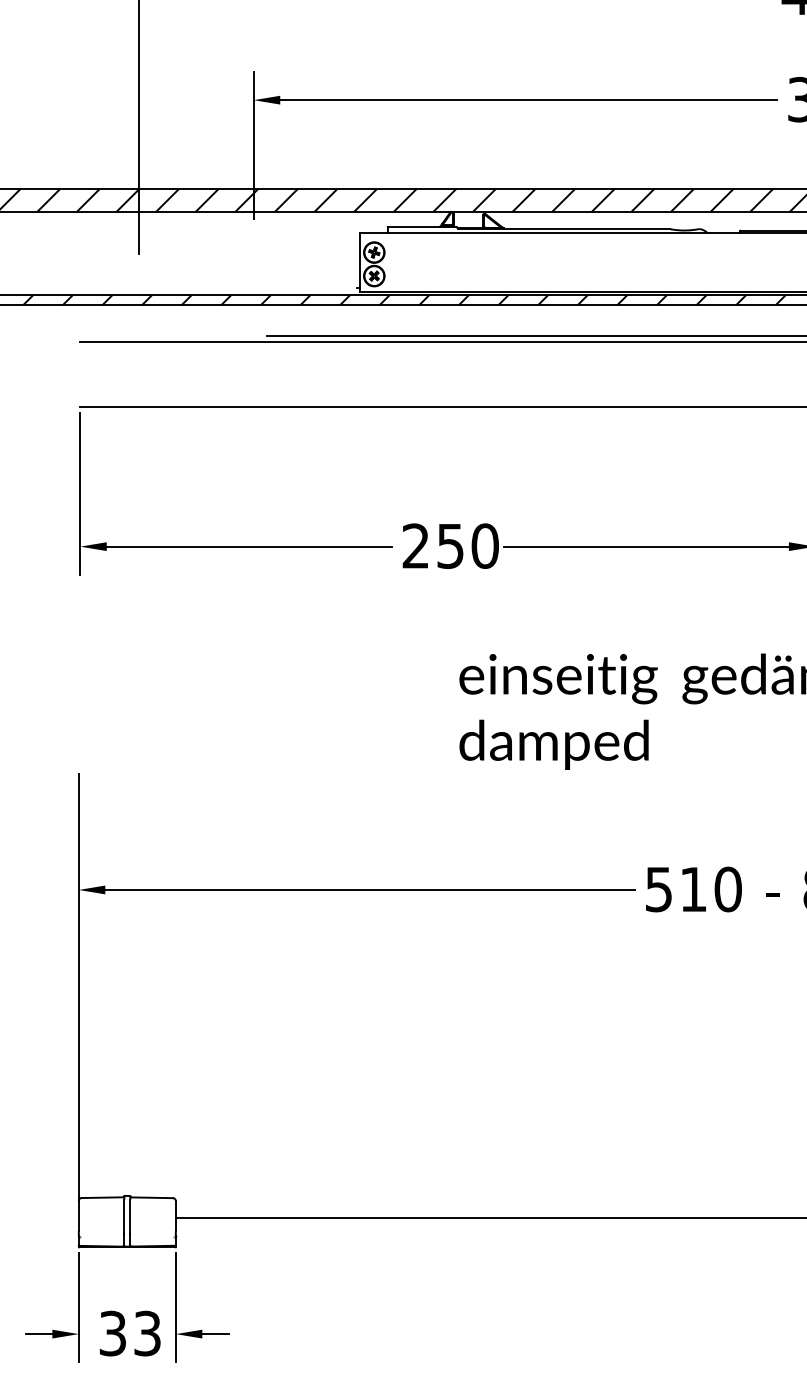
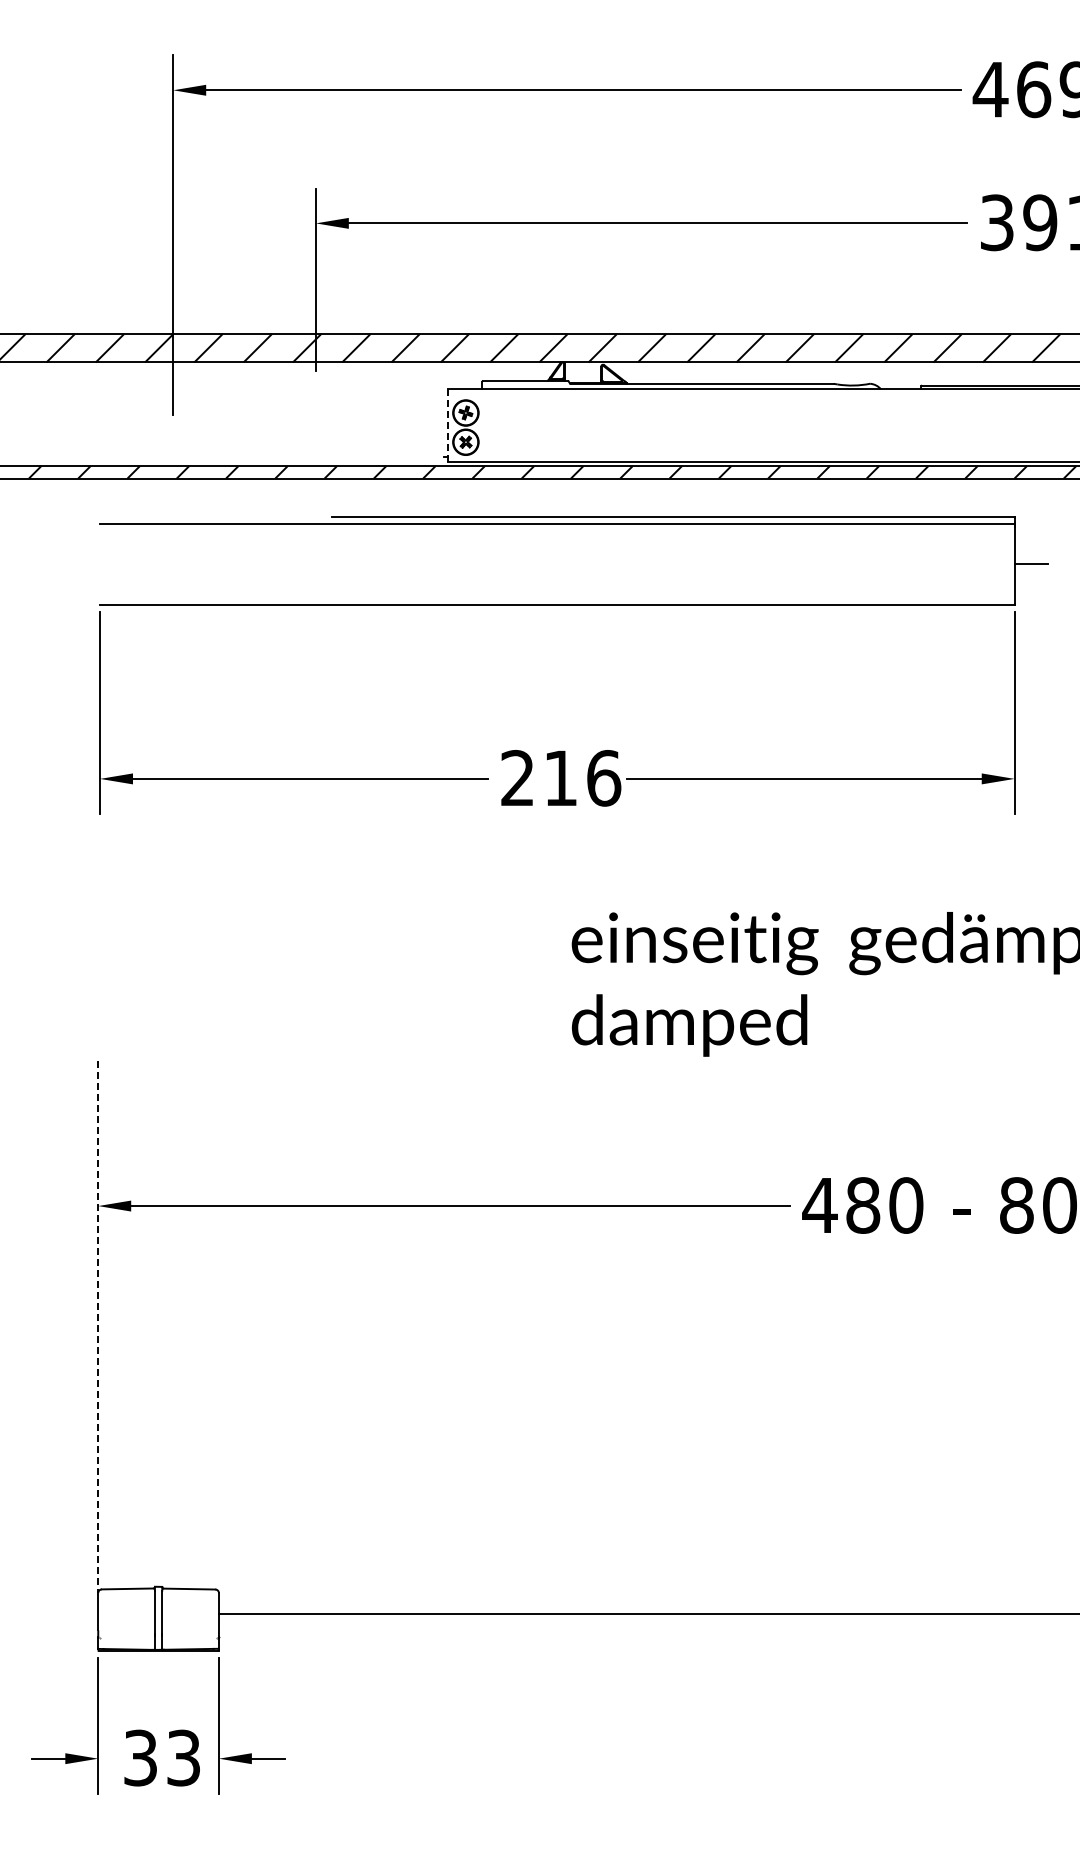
line: (359, 262) -> (447, 425), solid -> dashed
text: (468, 546) -> (582, 778), 250 -> 216
text: (676, 889) -> (841, 1205), 510 -> 480
line: (79, 987) -> (98, 1327), solid -> dashed

